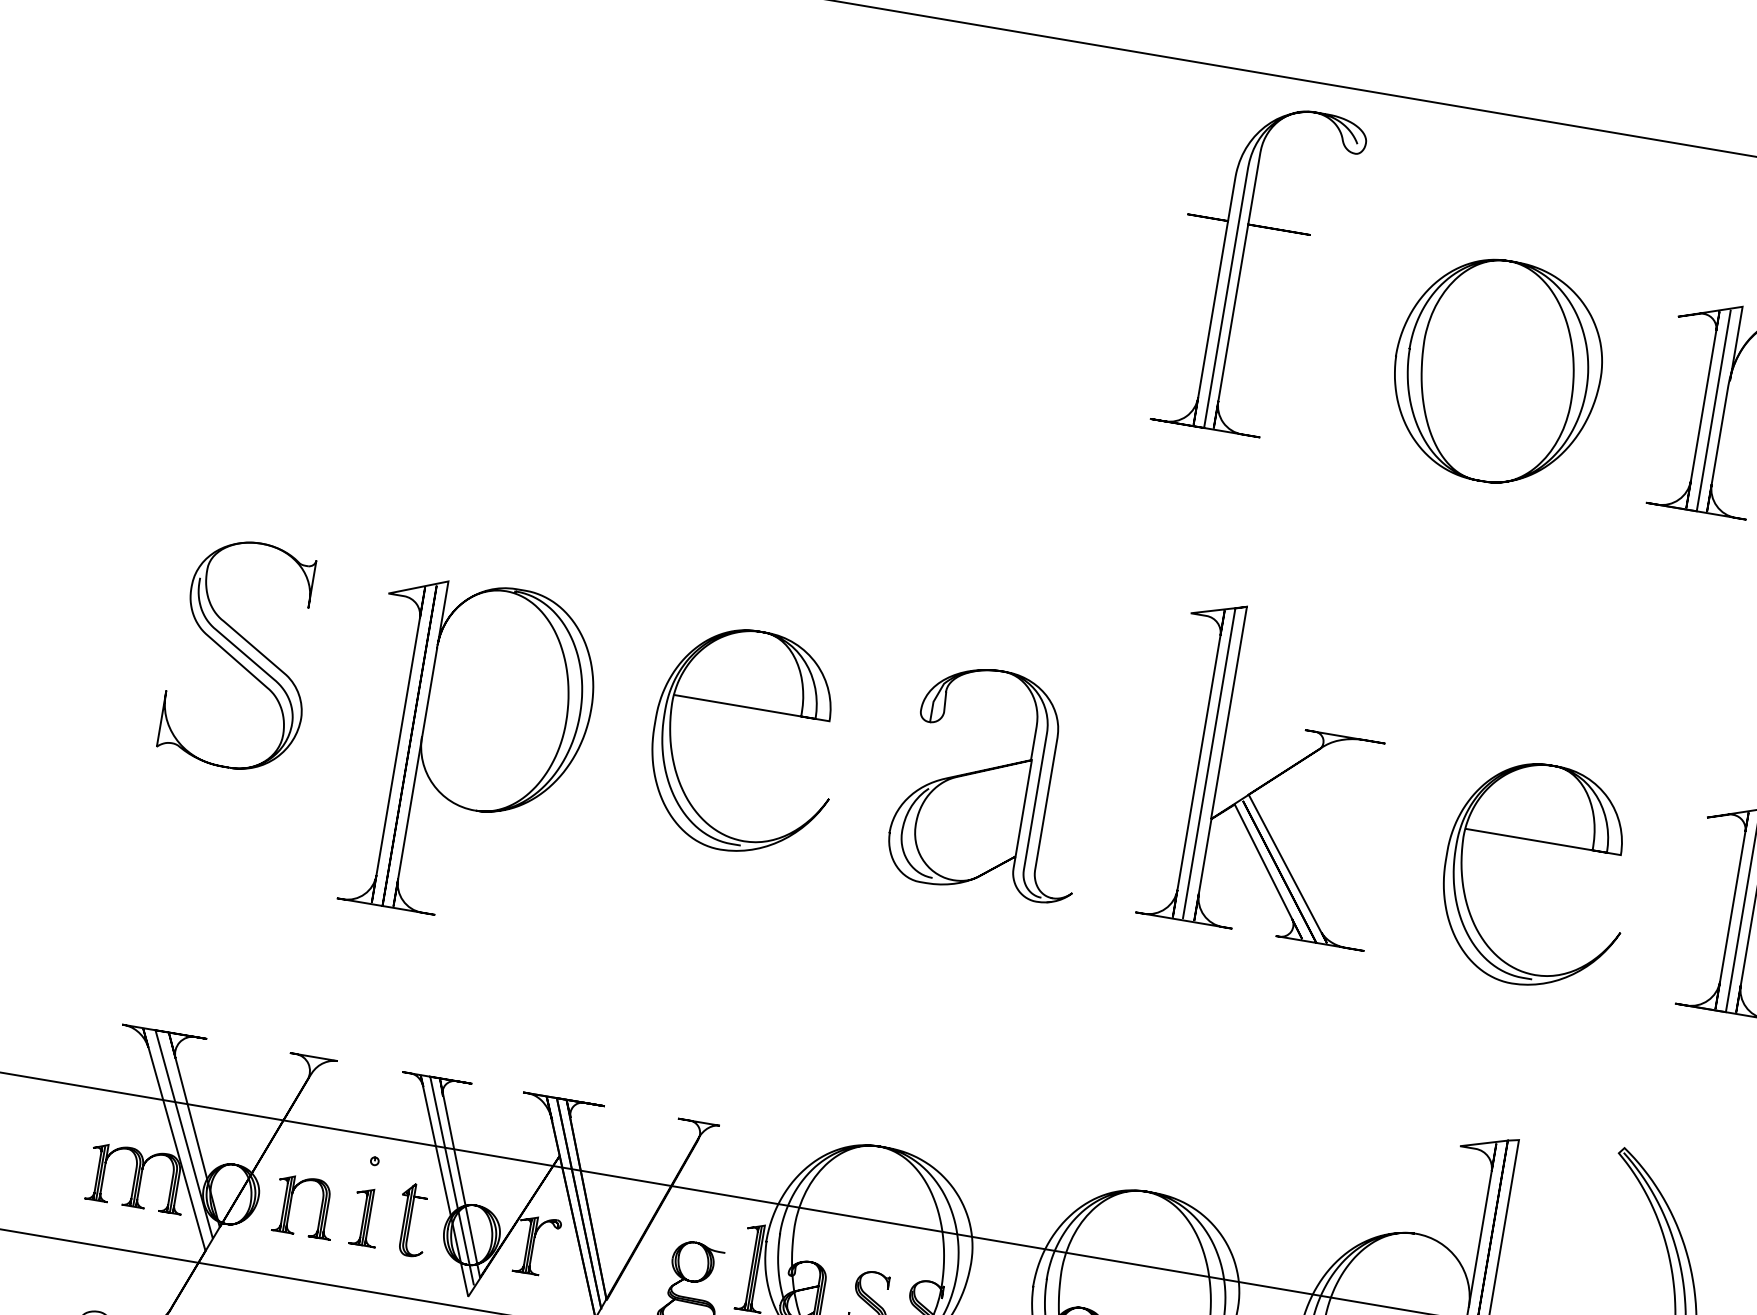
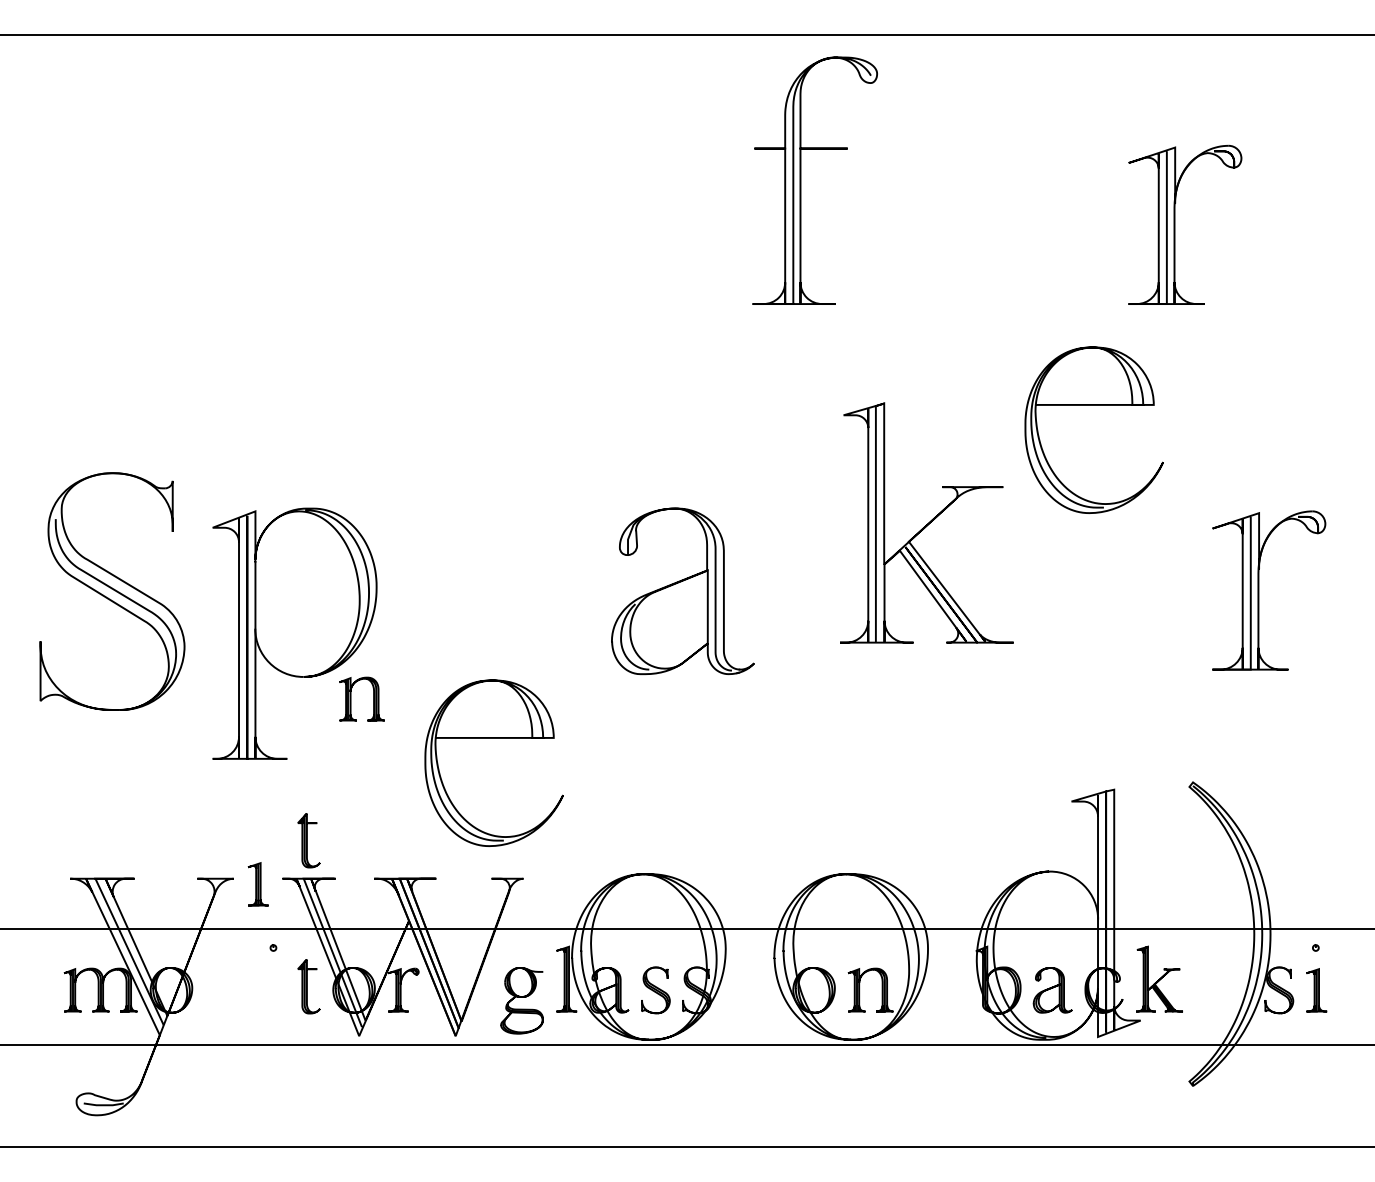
curve: (1423, 366) -> (947, 231), removed
part: (242, 653) -> (112, 590), size x1.4
curve: (749, 708) -> (493, 738), moved
curve: (1277, 774) -> (927, 523), moved
curve: (1541, 842) -> (1093, 405), moved
curve: (443, 1027) -> (307, 840), added
part: (291, 1203) -> (351, 698), moved
part: (365, 1217) -> (257, 884), moved

